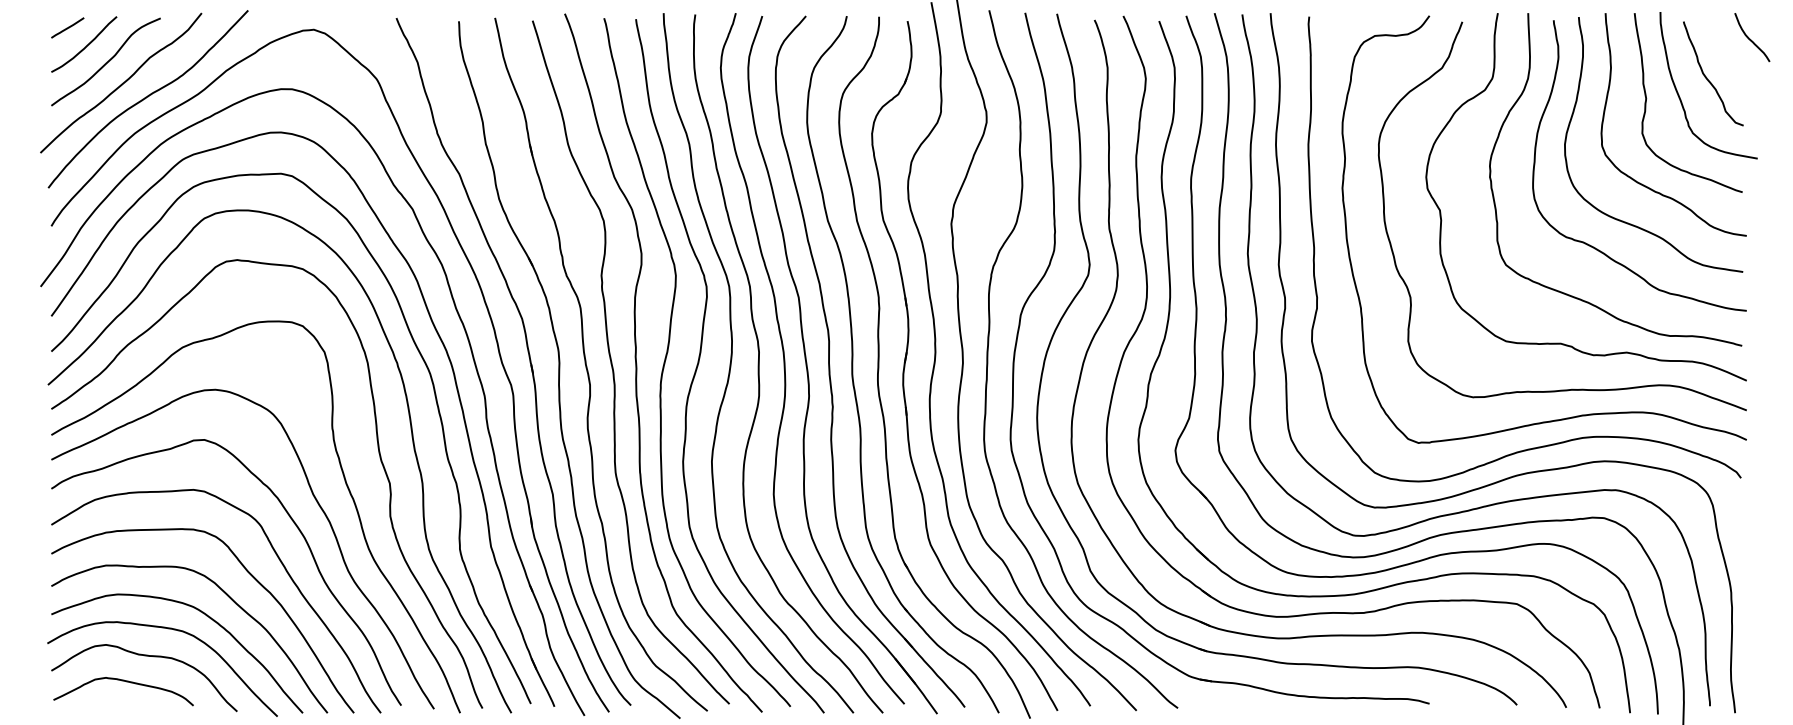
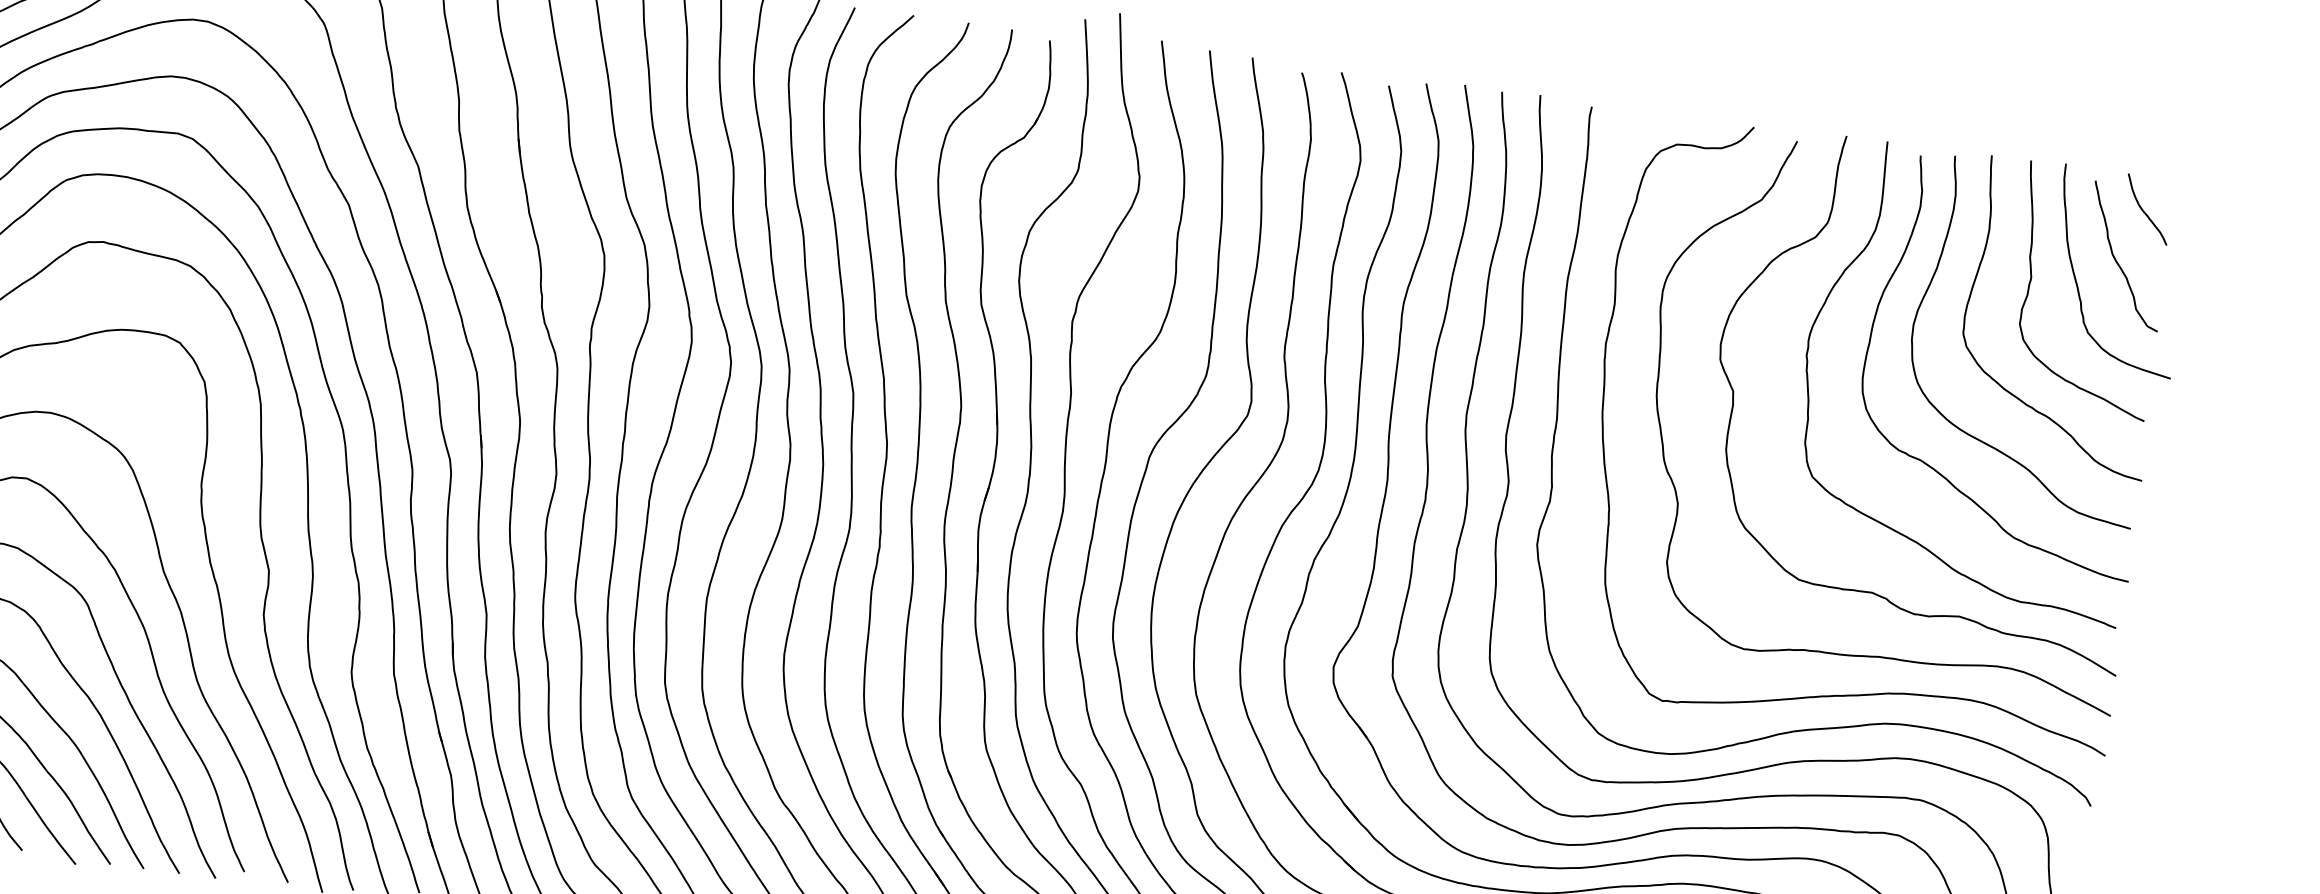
curve: (1750, 38) -> (2144, 210), moved

